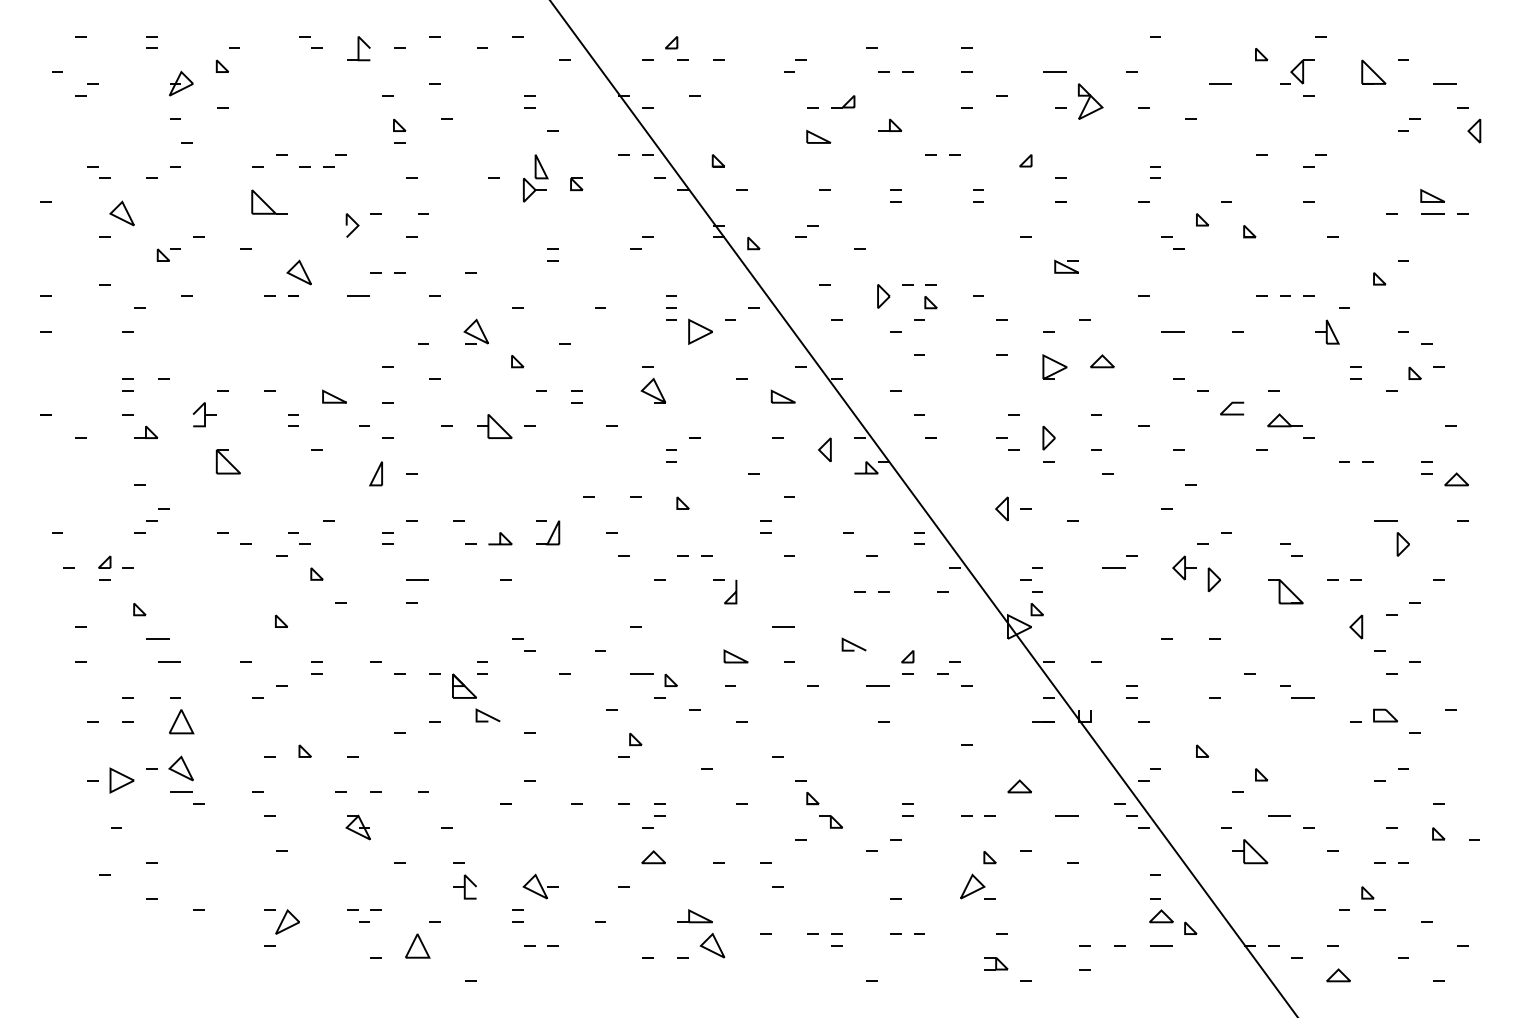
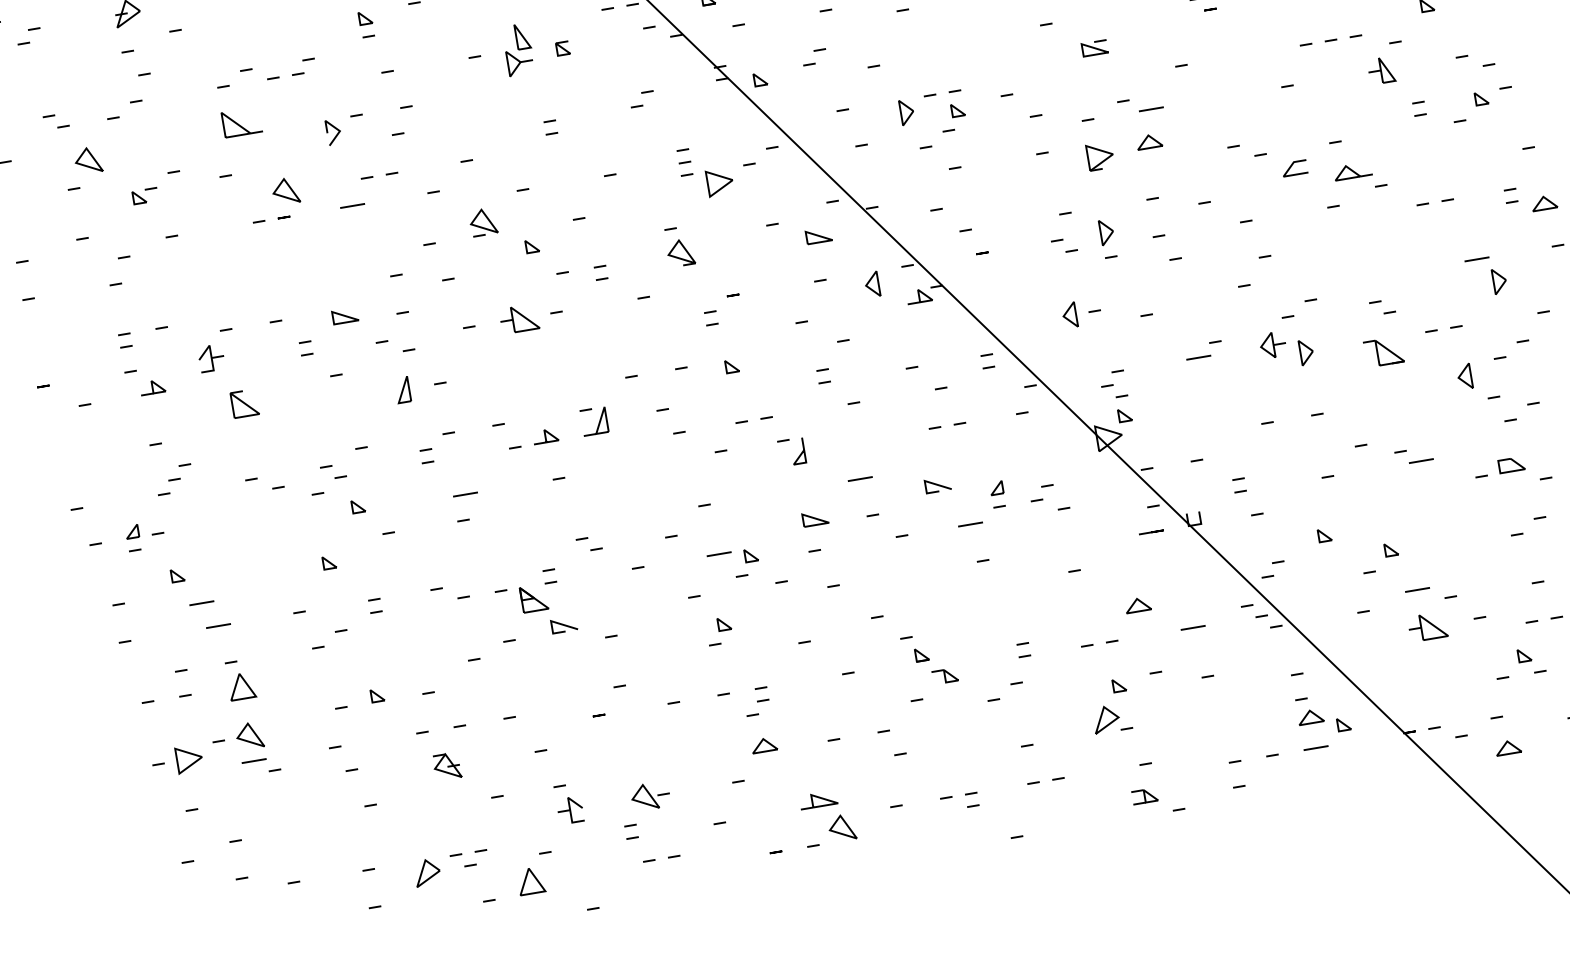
line: (1172, 331) -> (1150, 109), moved
part: (1250, 851) -> (1428, 626), moved
part: (287, 921) -> (427, 871), moved

